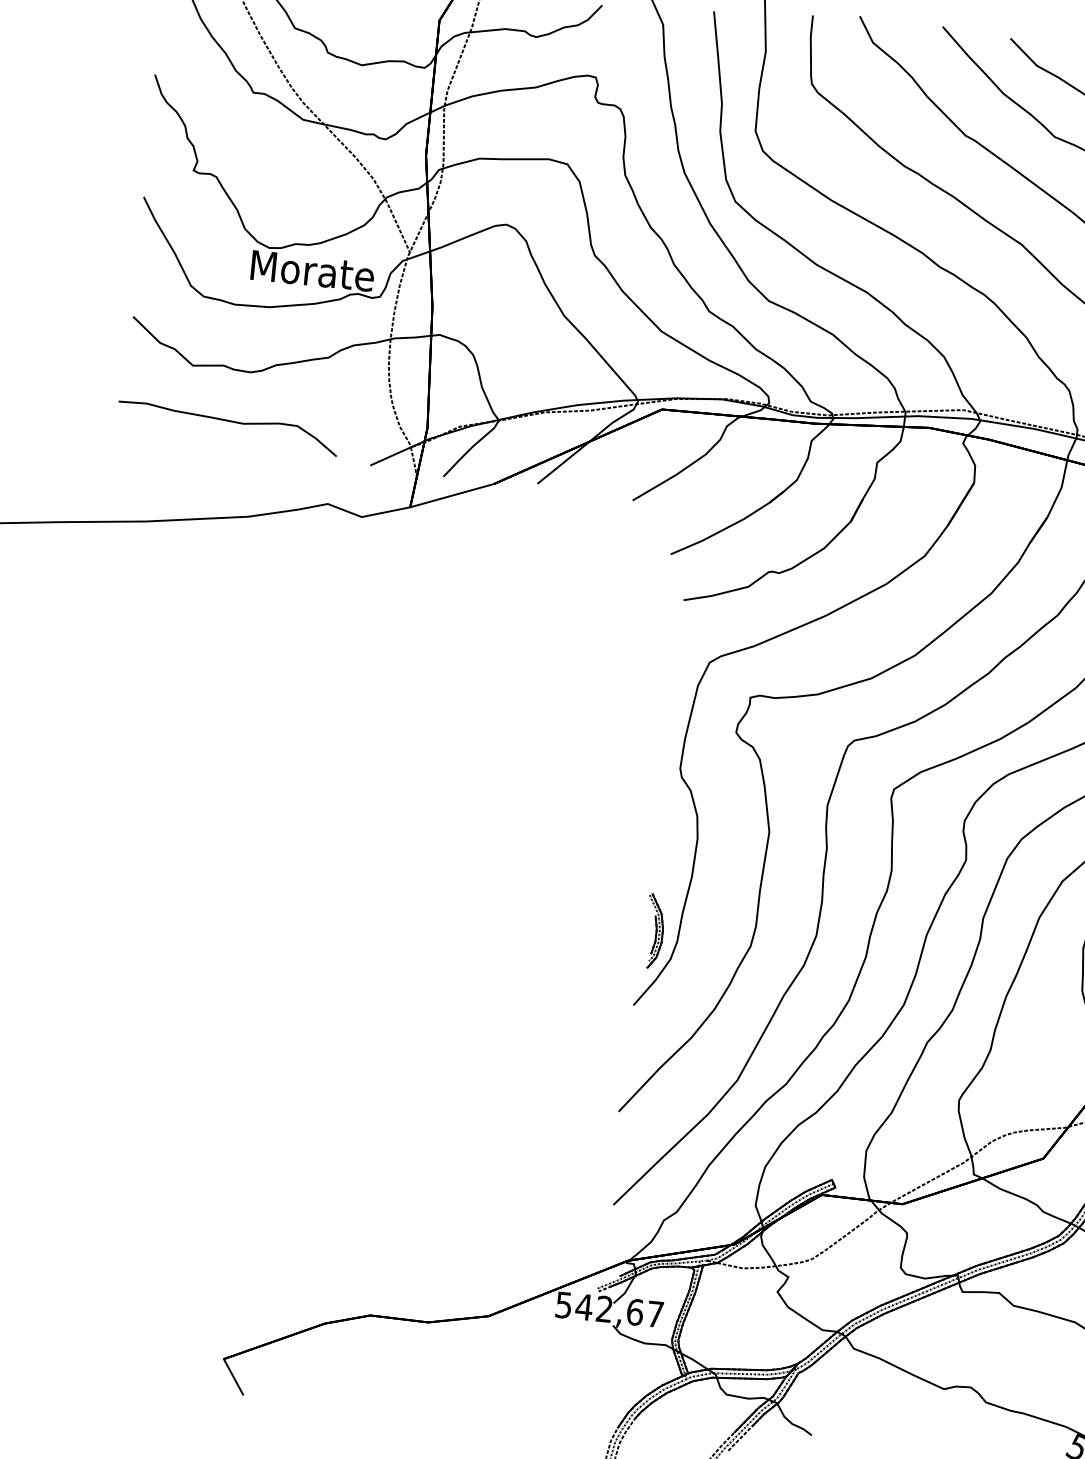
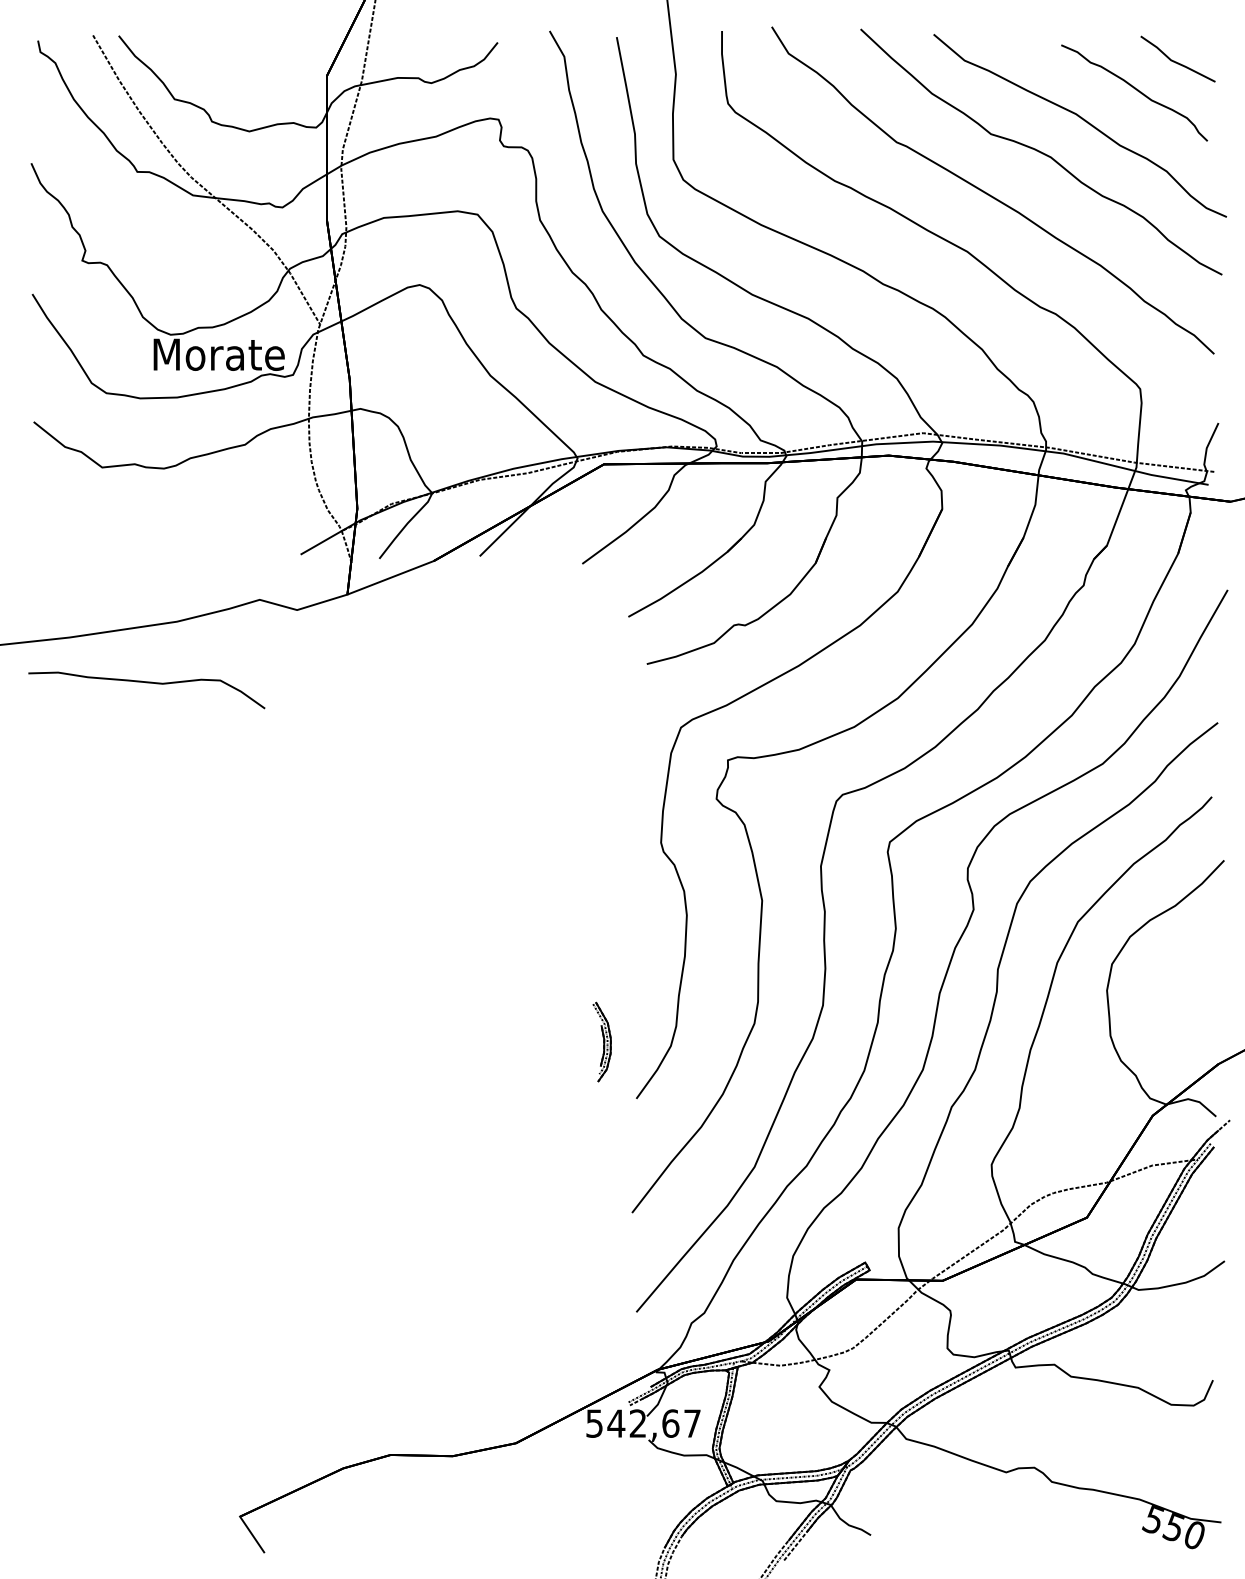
curve: (228, 421) -> (146, 683), moved
part: (654, 930) -> (601, 1041), moved

